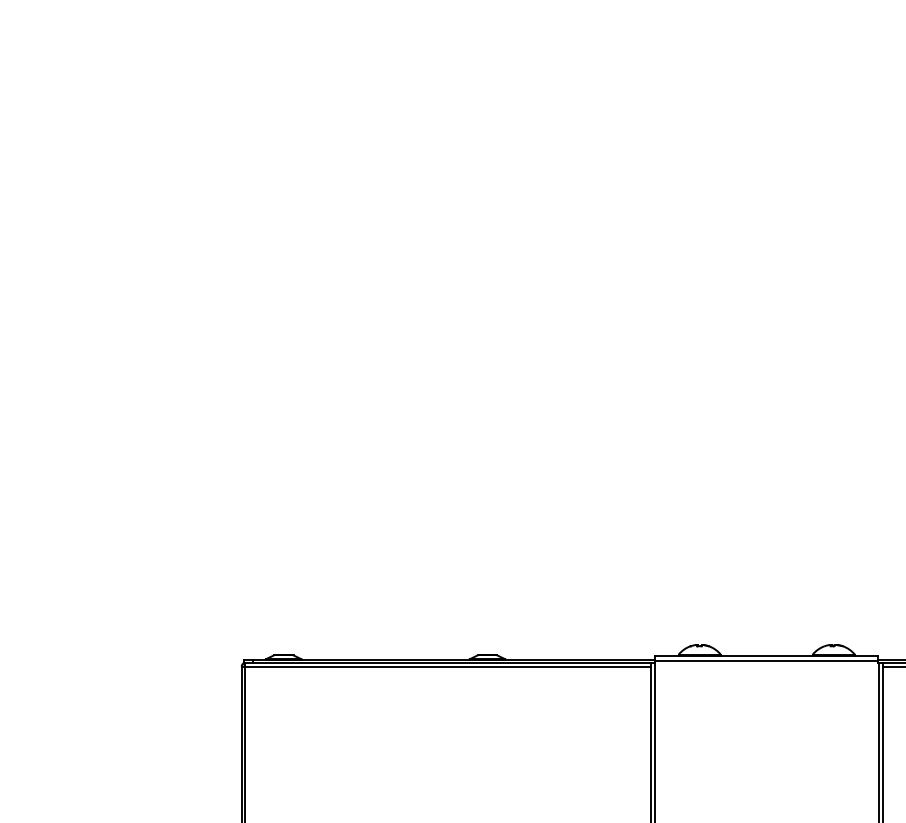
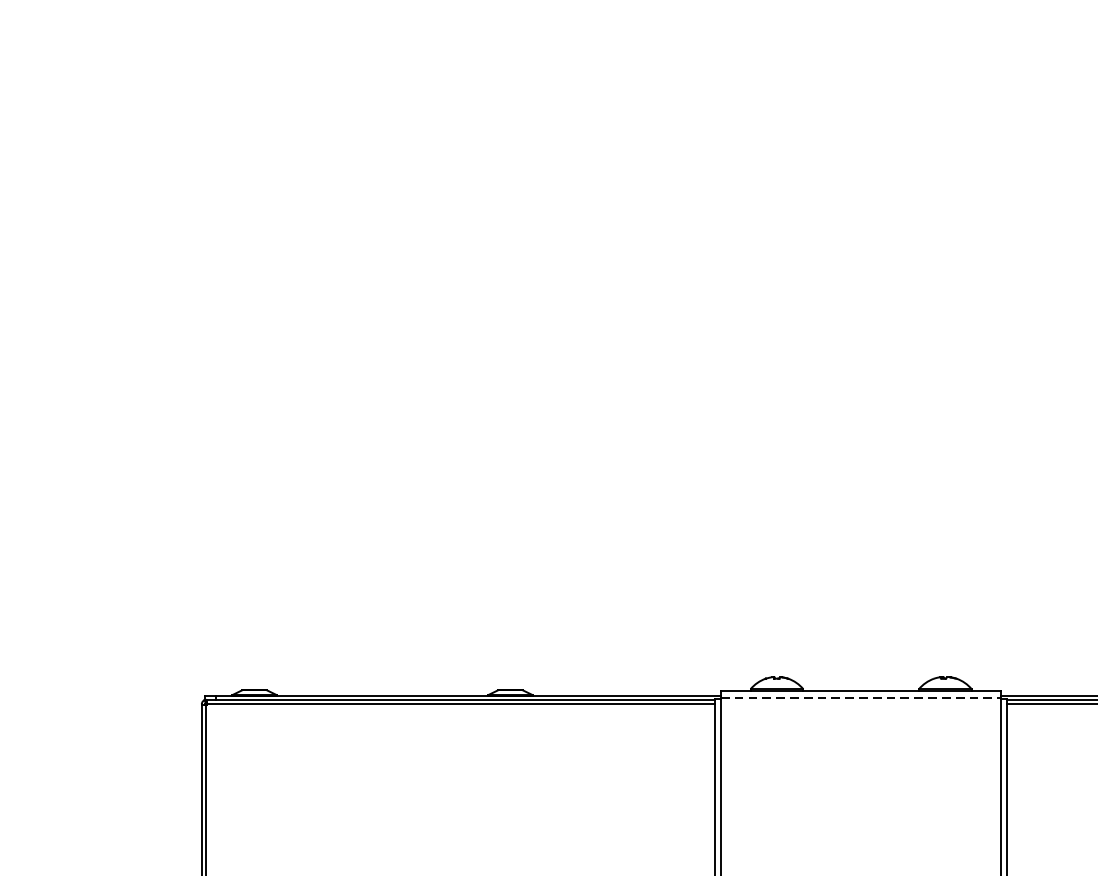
line: (766, 661) -> (860, 697), solid -> dashed

